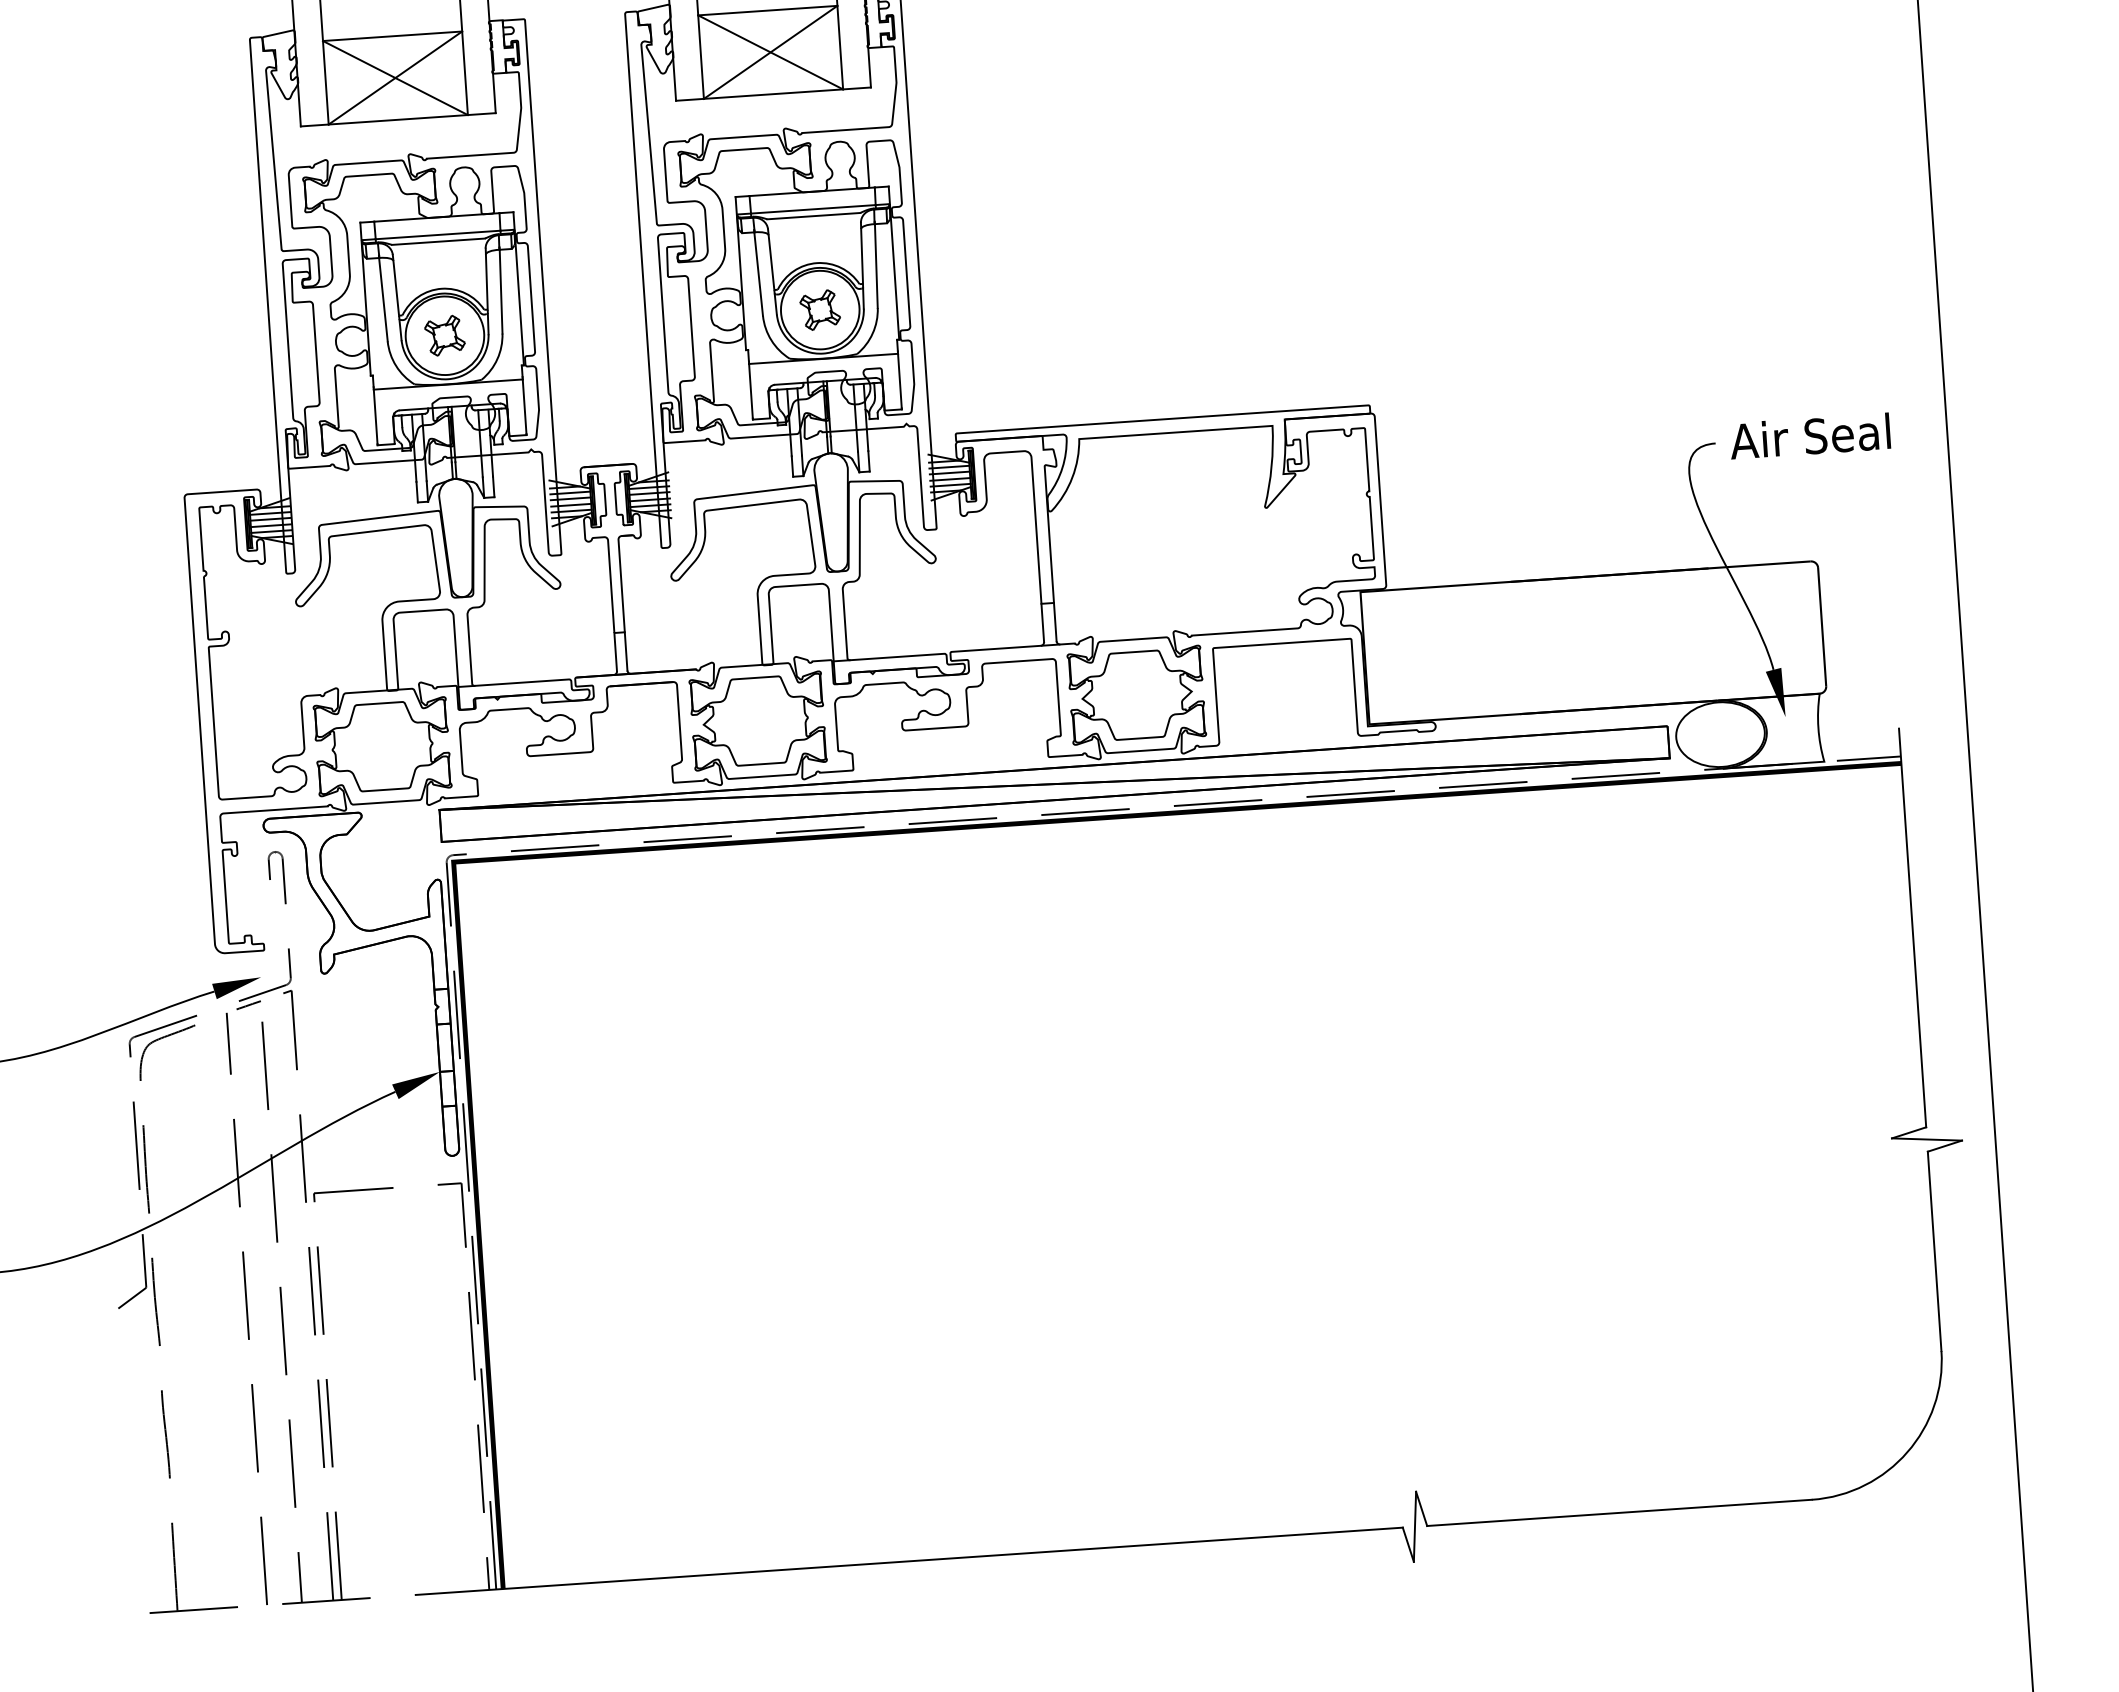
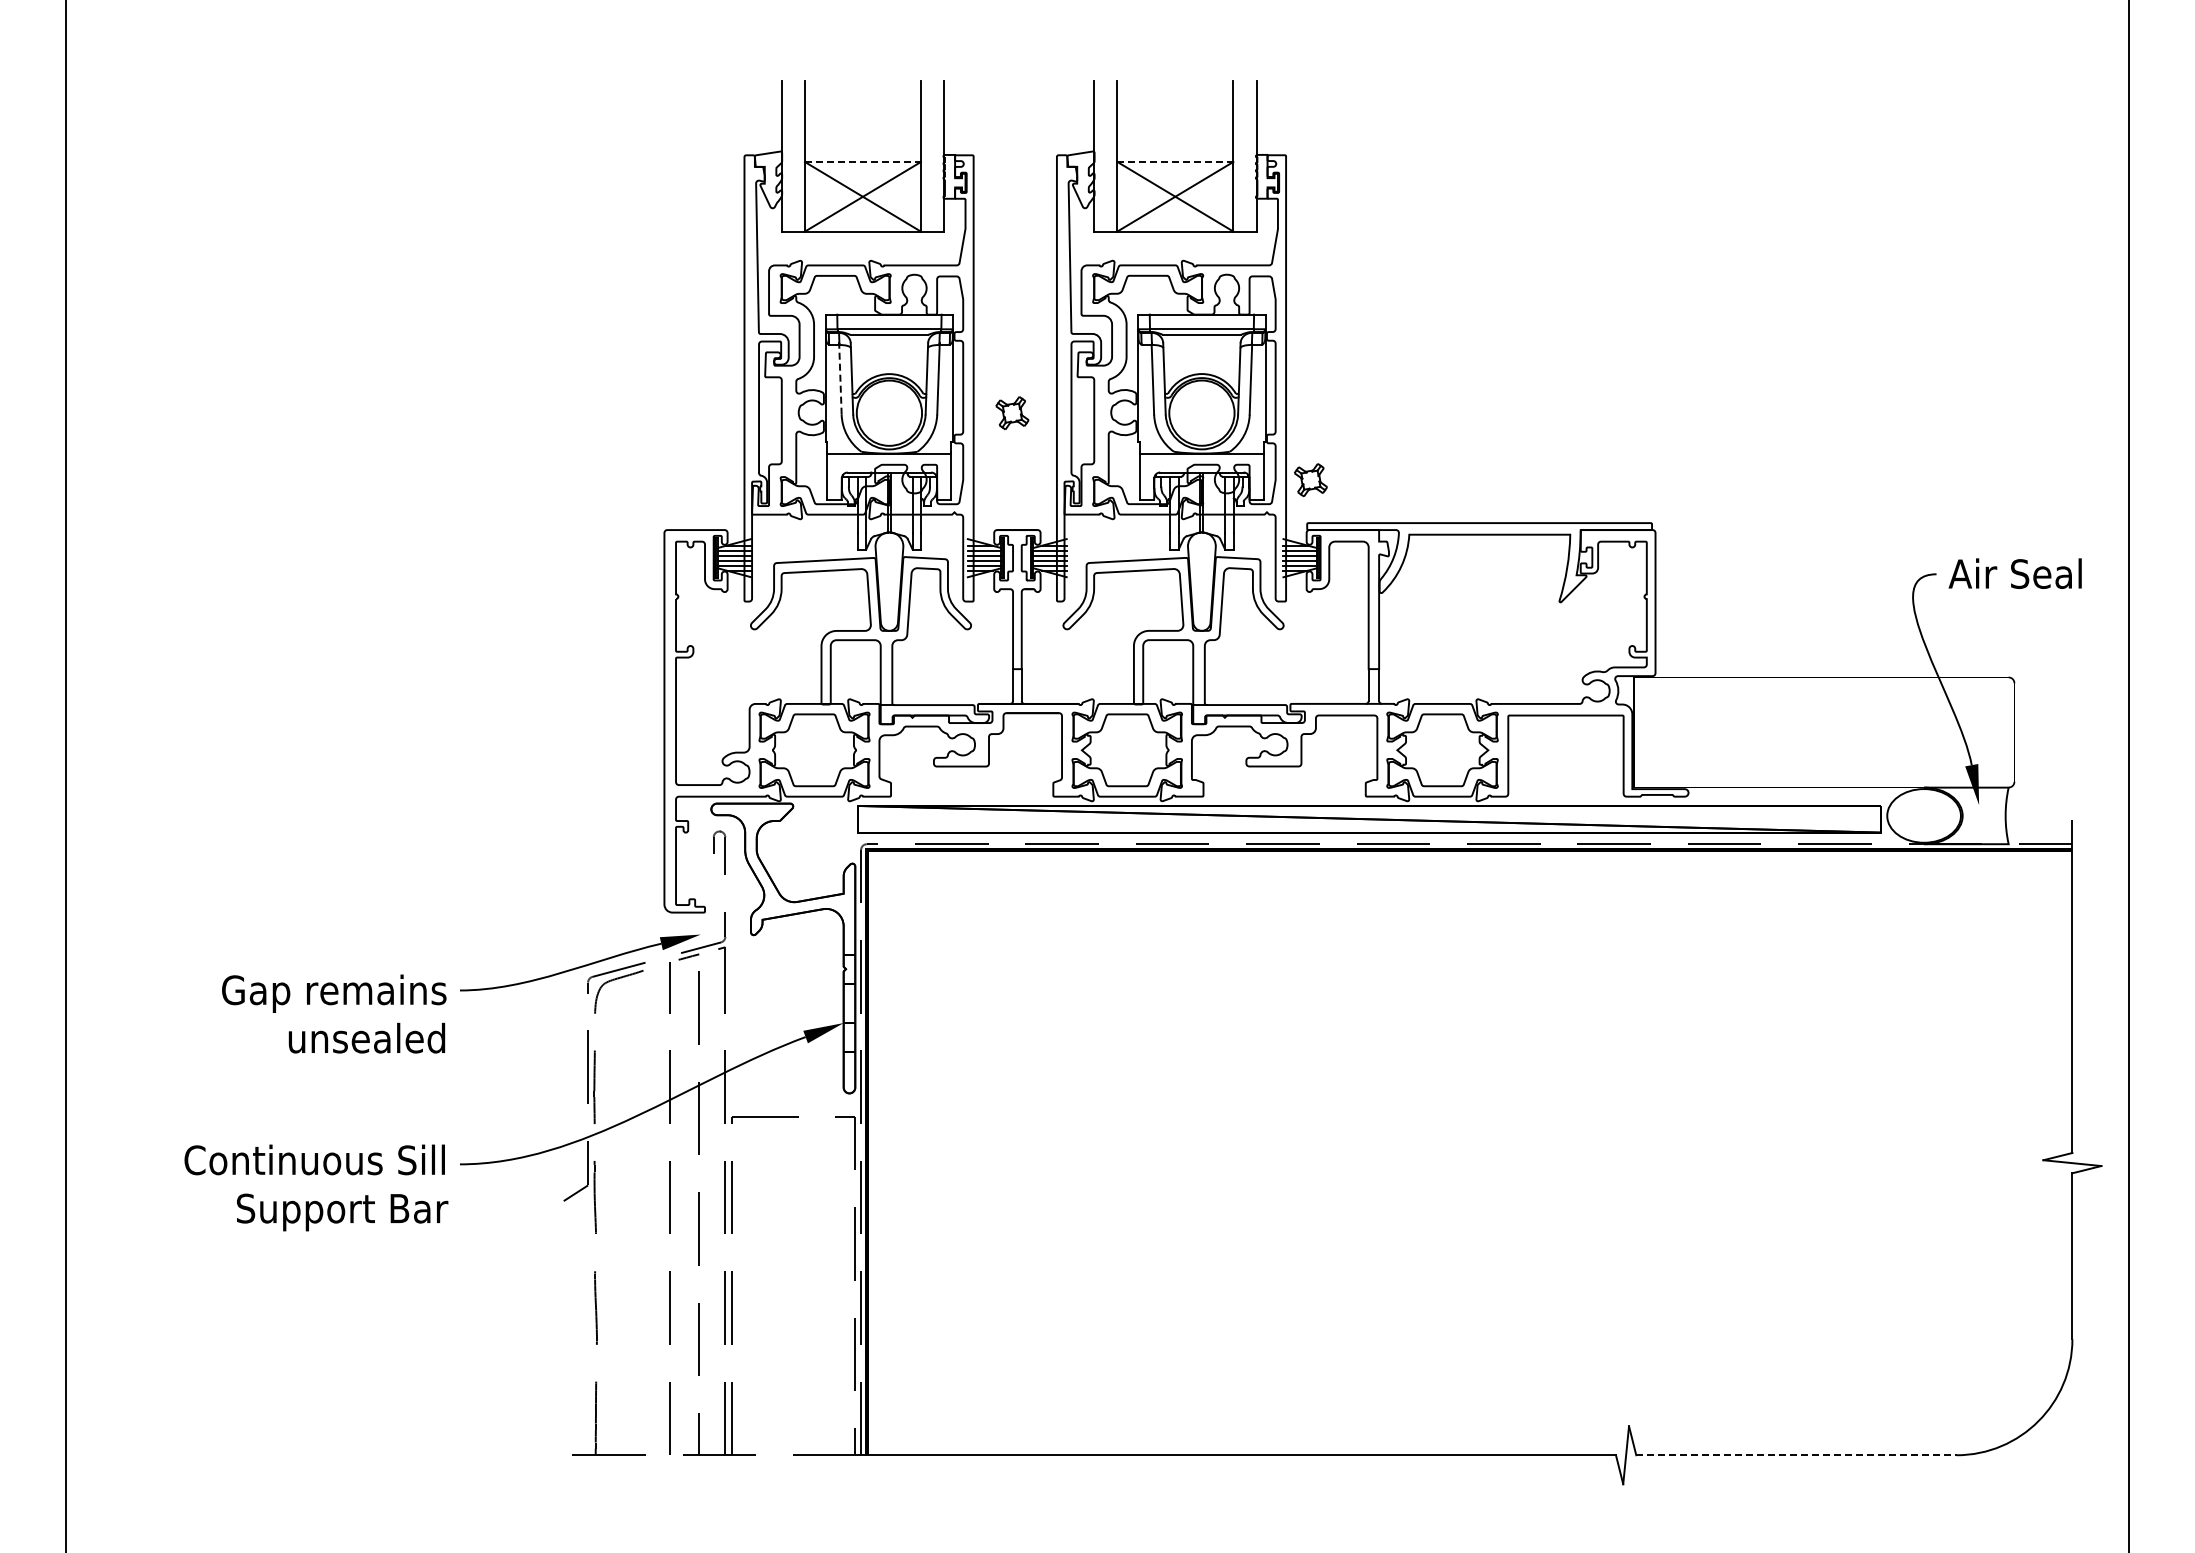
line: (767, 10) -> (1175, 161), solid -> dashed
line: (392, 36) -> (862, 162), solid -> dashed
line: (383, 299) -> (840, 379), solid -> dashed
part: (819, 310) -> (1310, 480), moved
part: (445, 336) -> (1012, 413), moved
line: (1619, 1513) -> (1796, 1455), solid -> dashed

